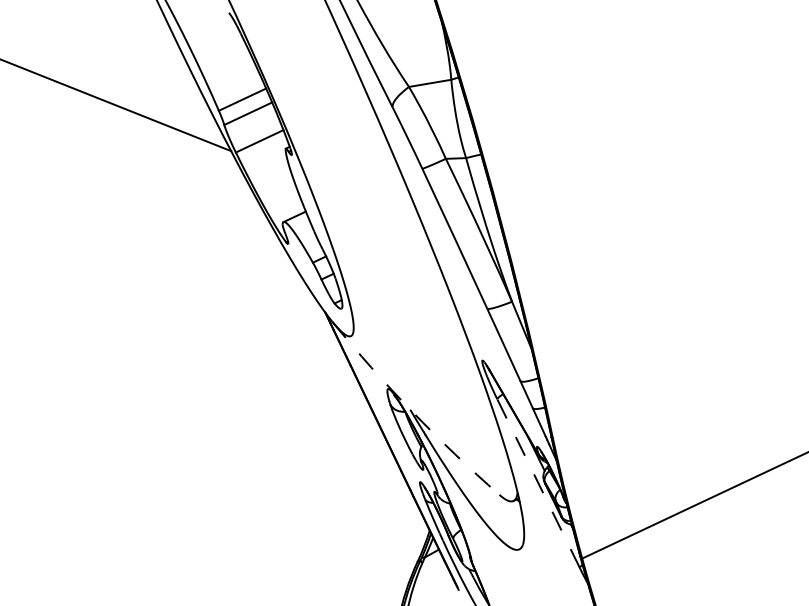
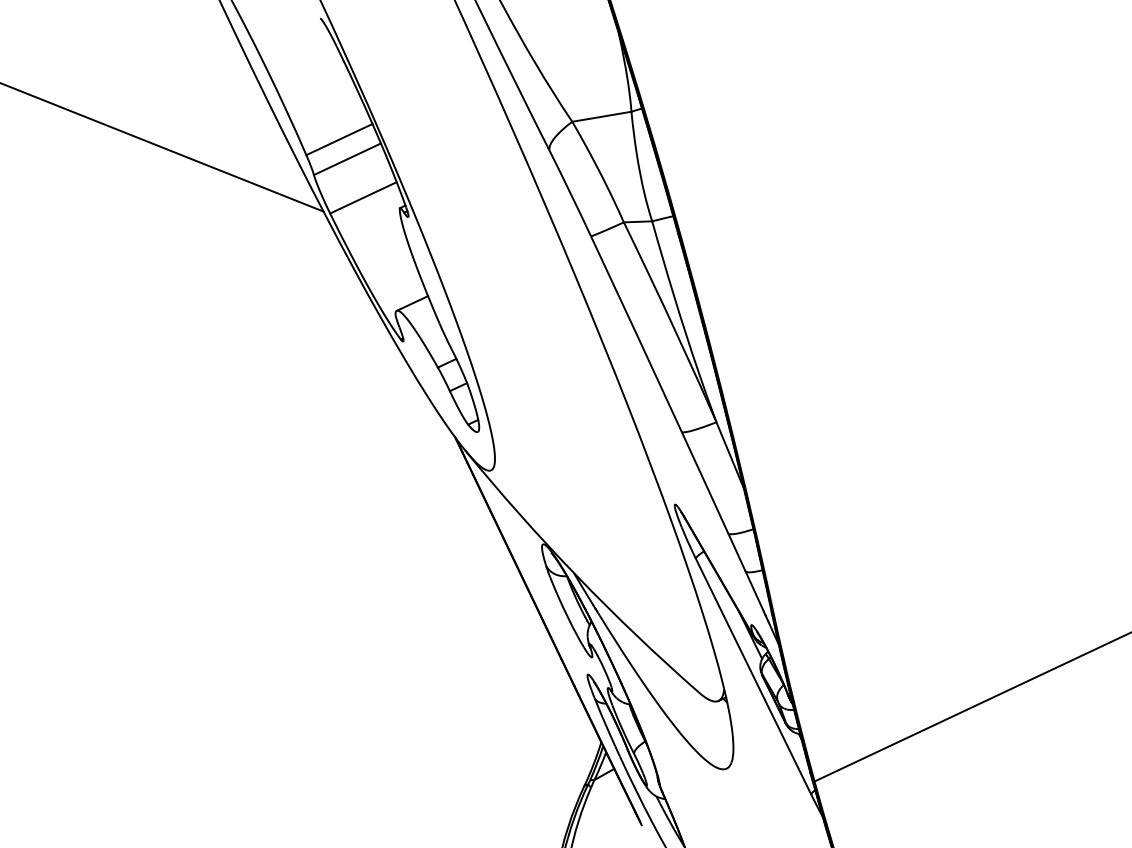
arc: (412, 412) -> (577, 576), dashed -> solid
line: (538, 483) -> (753, 676), dashed -> solid

